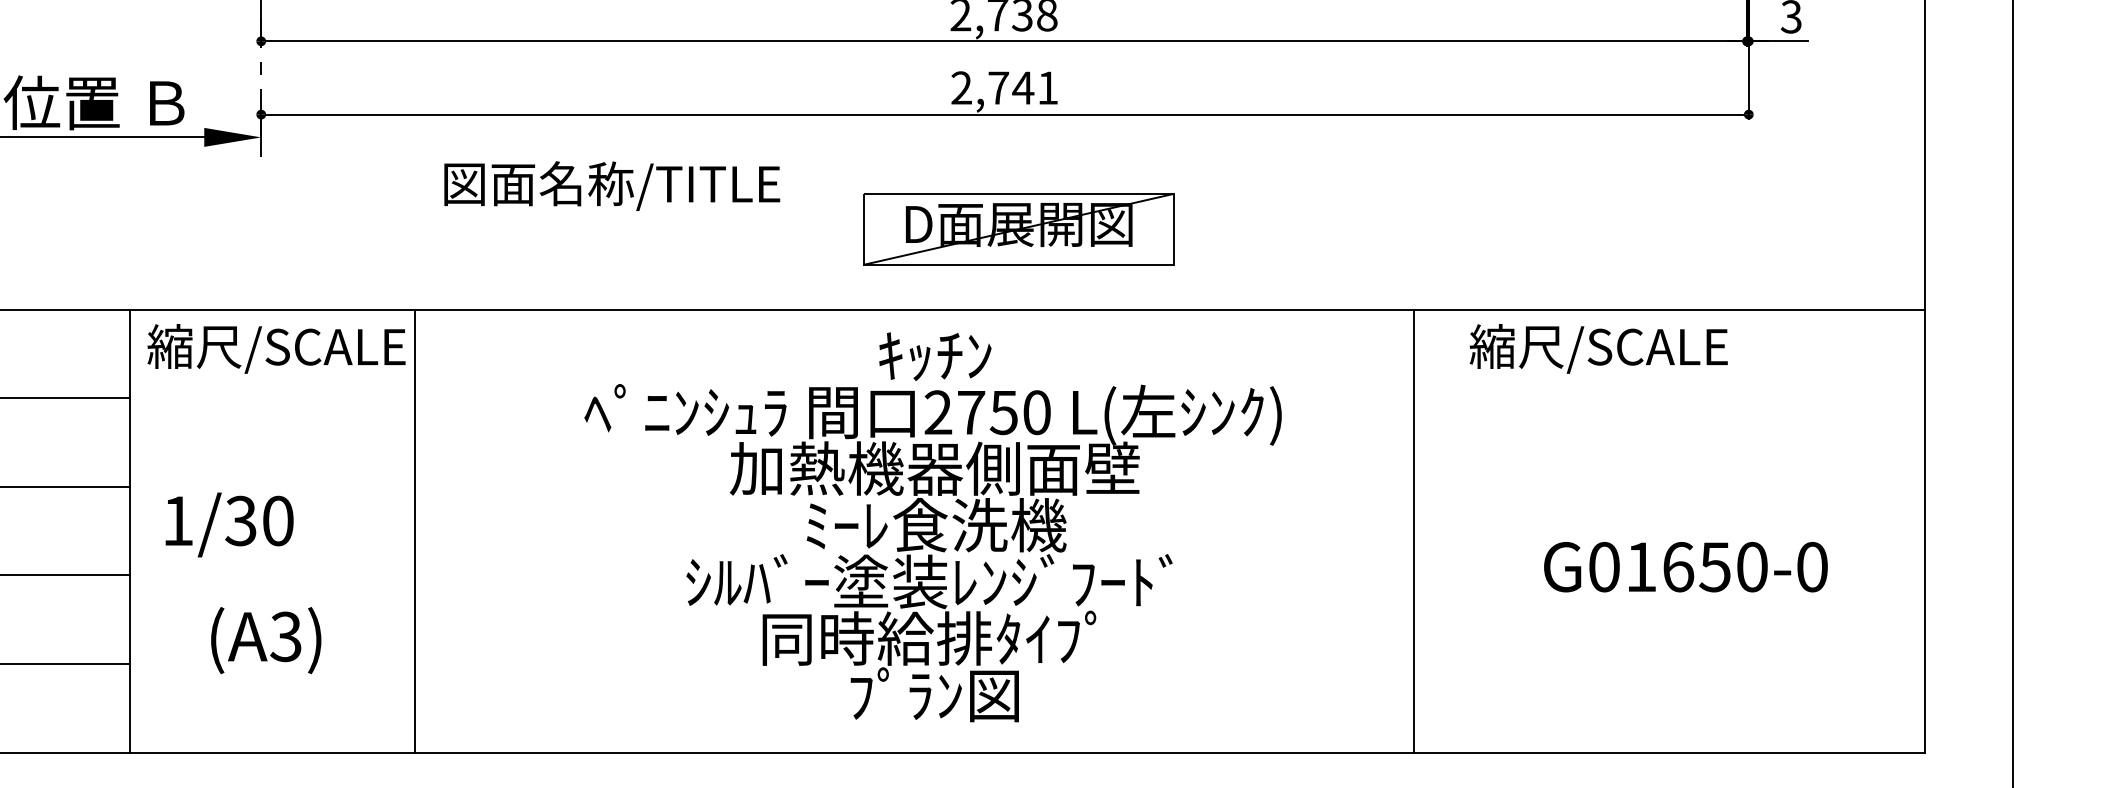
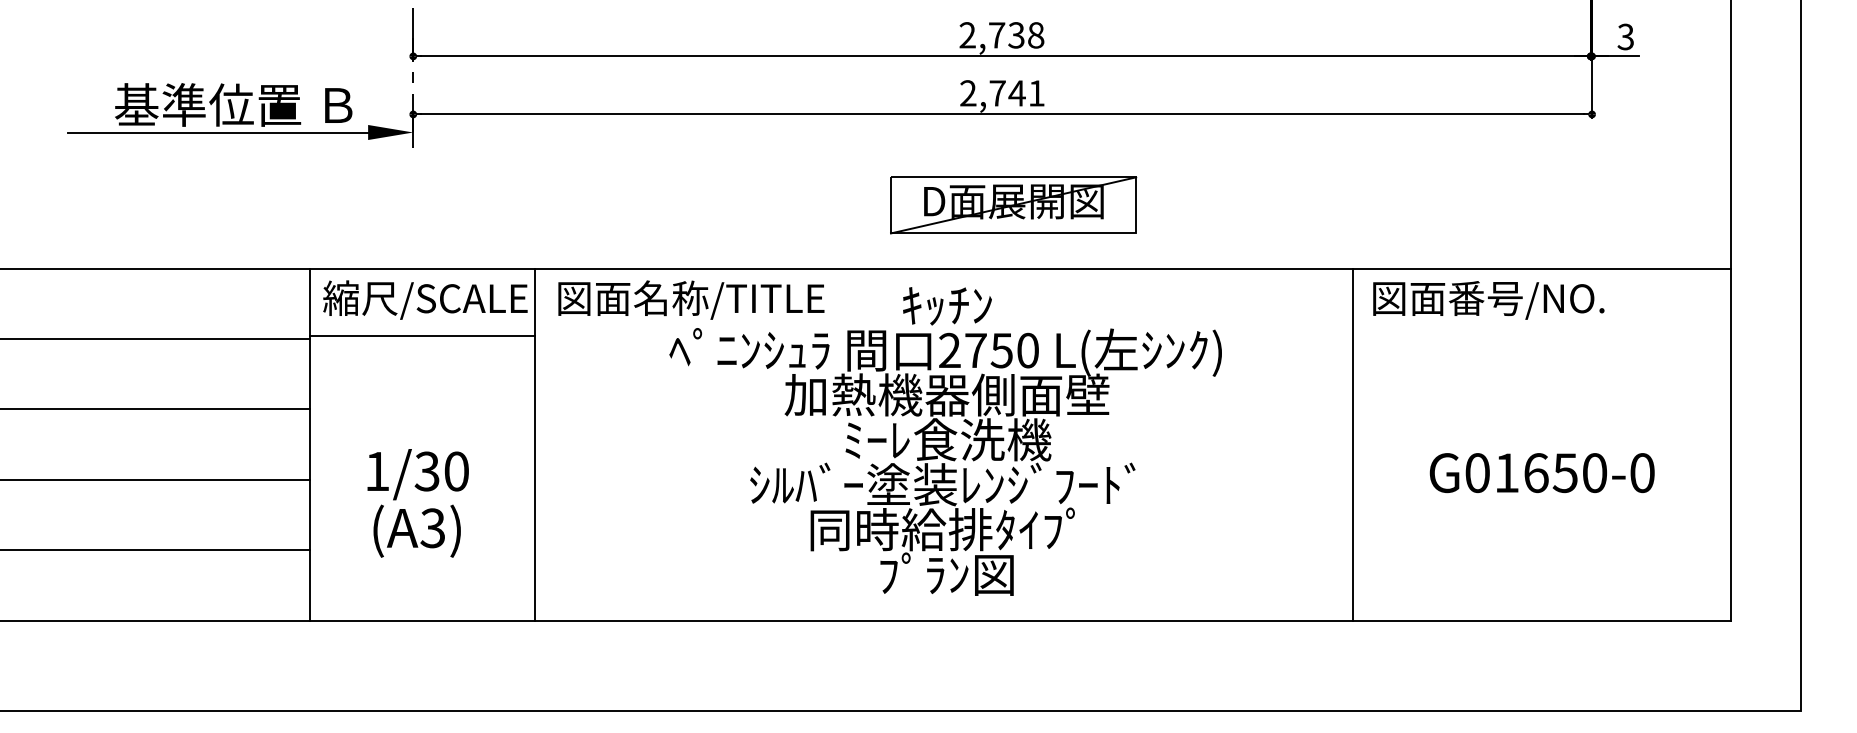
text: (612, 185) -> (691, 299), moved
text: (1616, 348) -> (1487, 299), 縮尺/SCALE -> 図面番号/NO.
line: (271, 393) -> (421, 335), added
text: (228, 524) -> (417, 474), moved
line: (1413, 531) -> (1352, 444), moved

